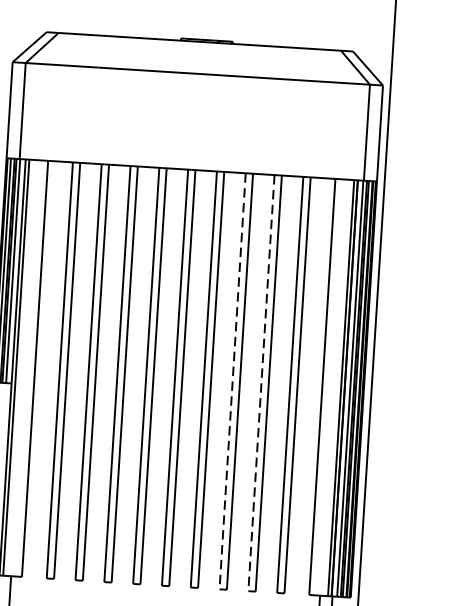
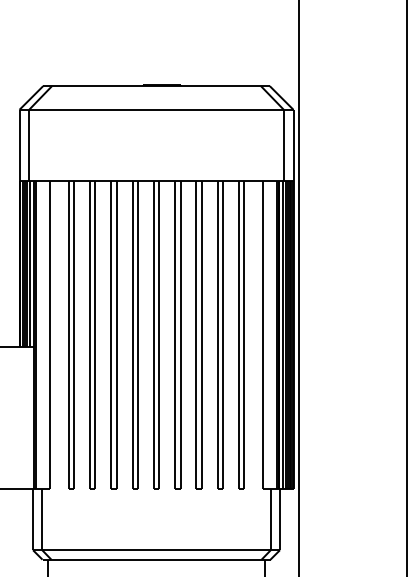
line: (232, 380) -> (196, 334), dashed -> solid
line: (261, 382) -> (217, 334), dashed -> solid

